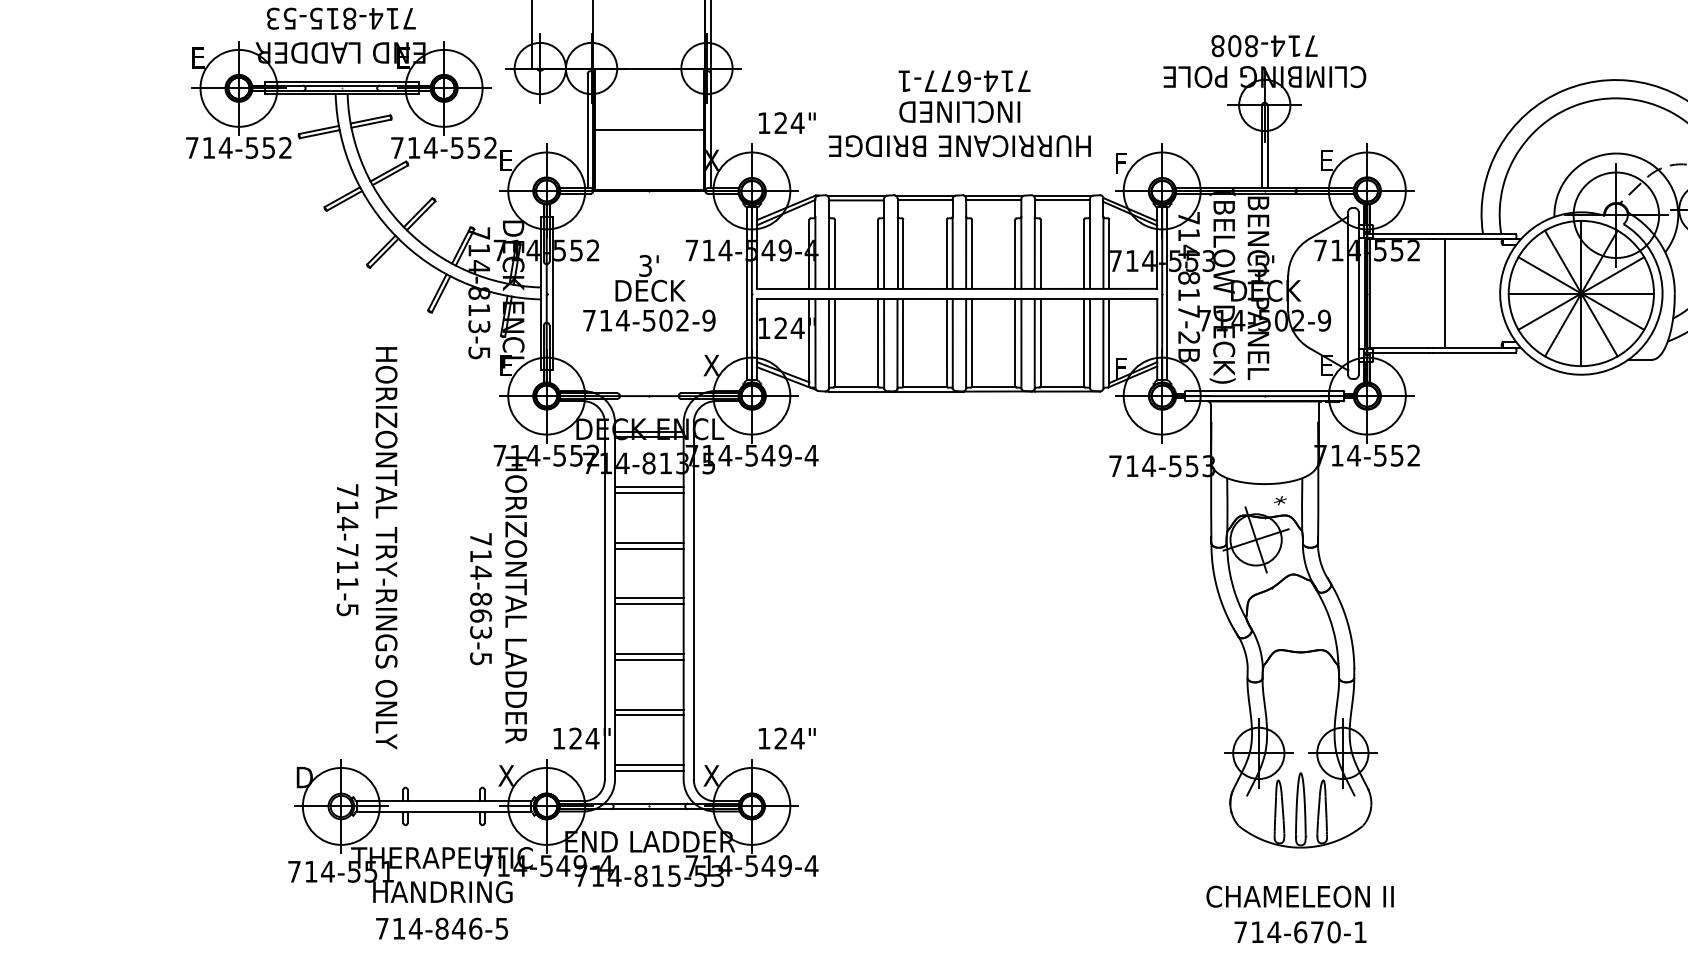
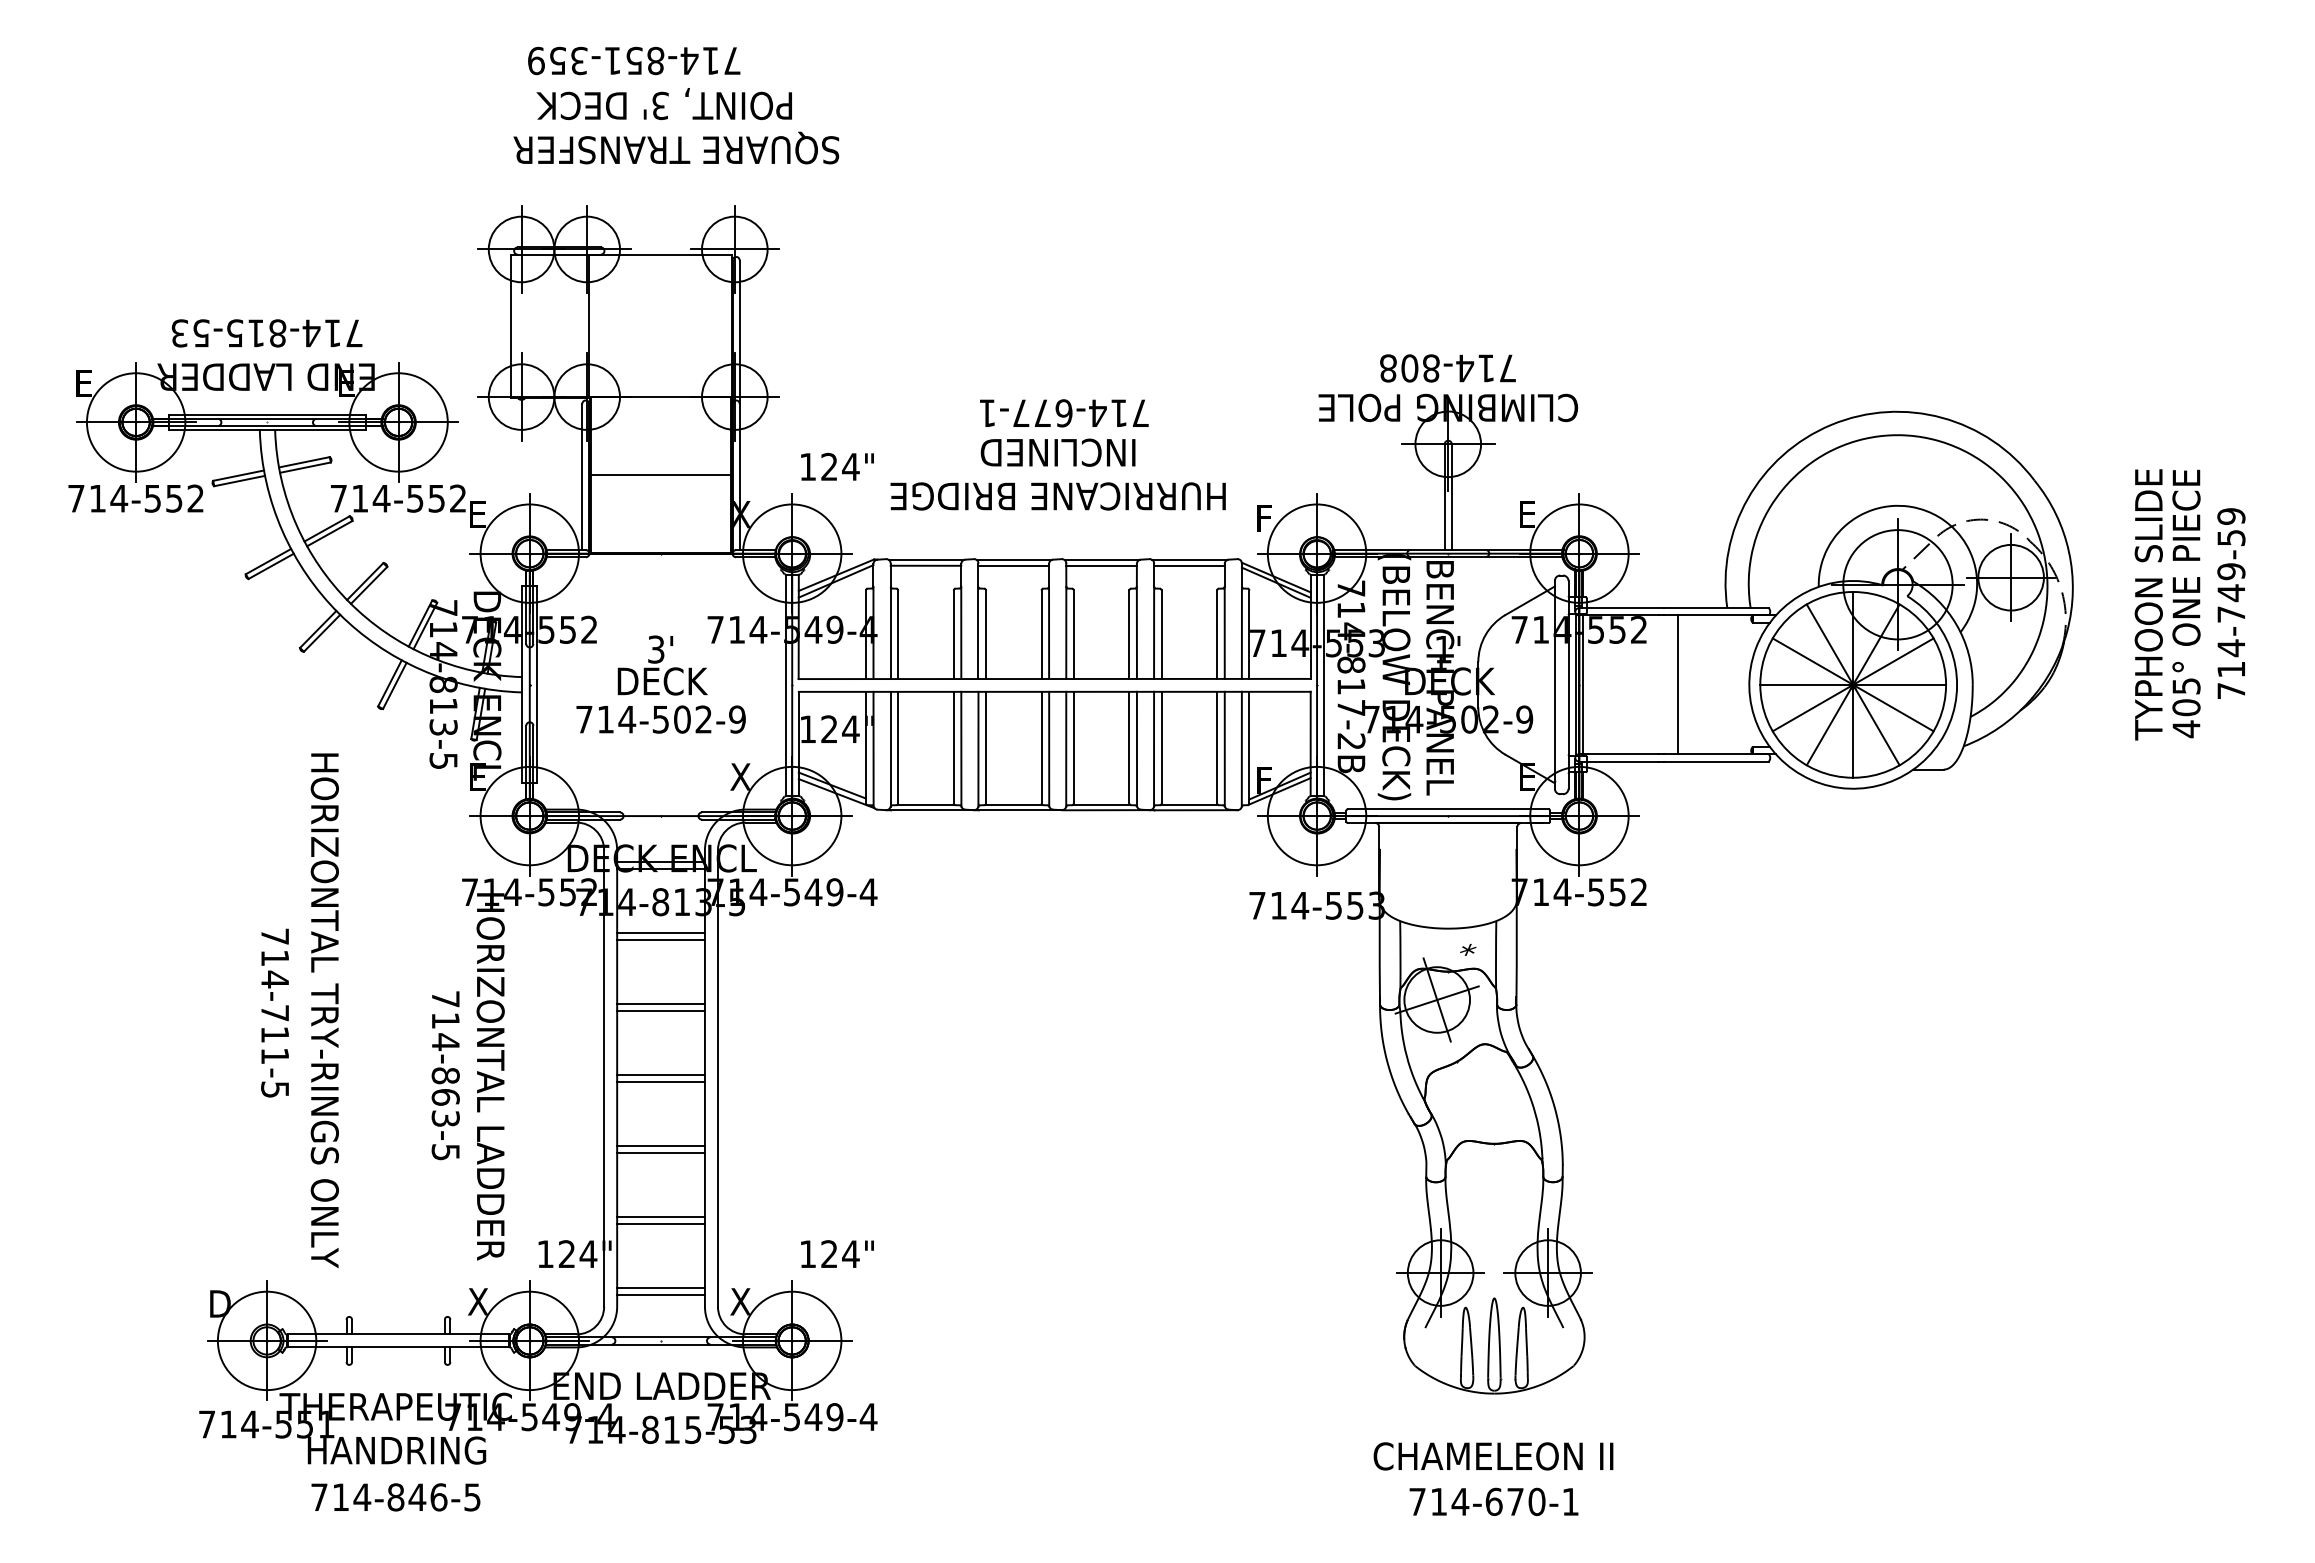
text: (1261, 265) -> (1443, 649), 5' -> 1'

